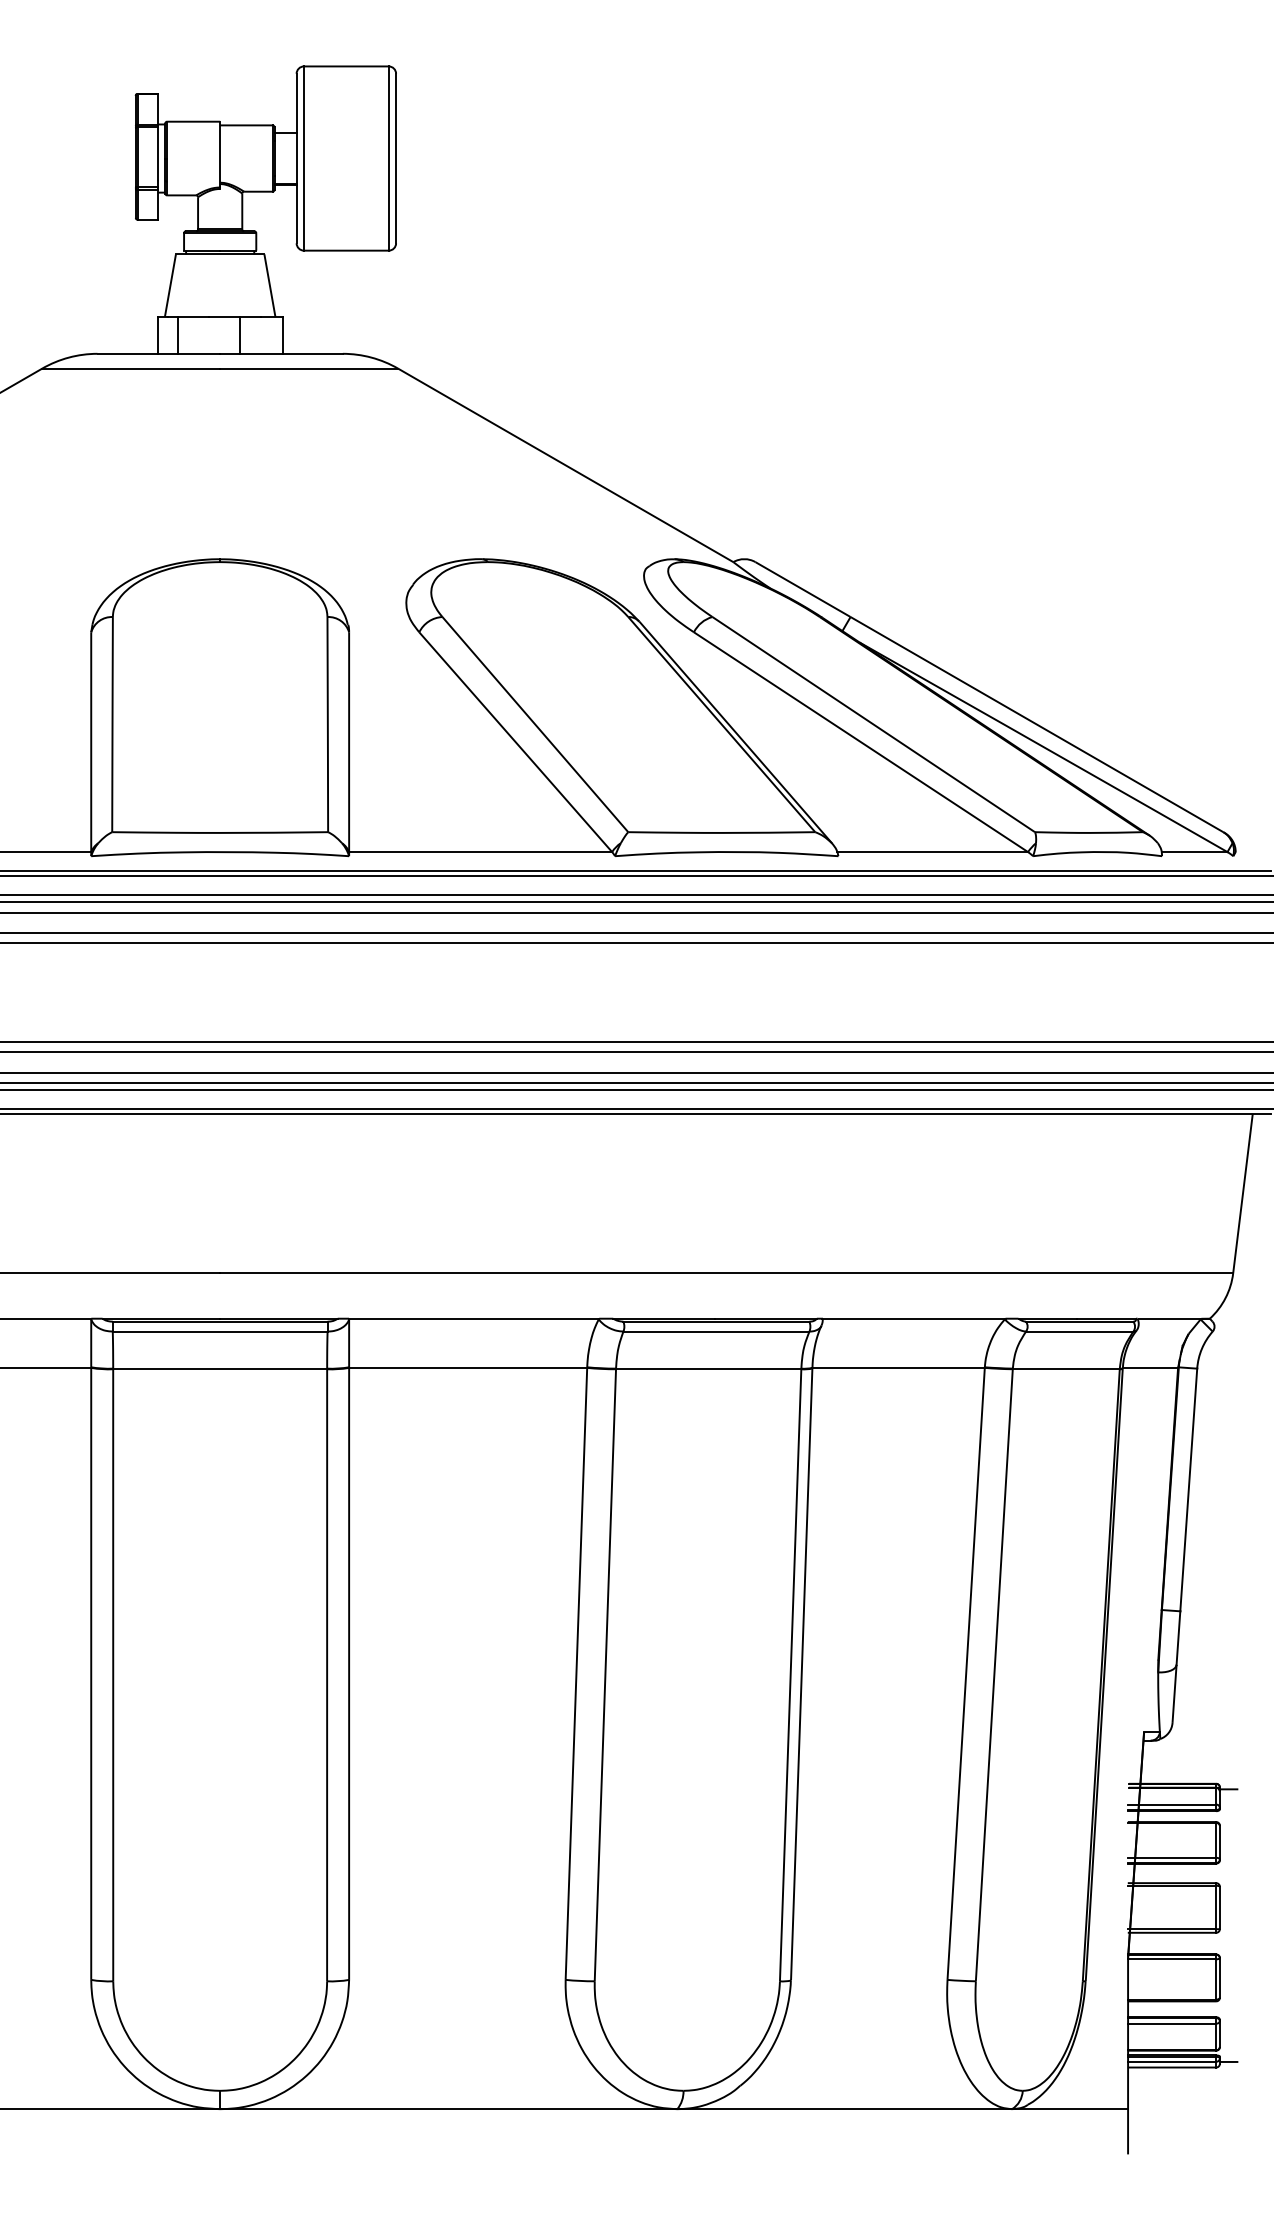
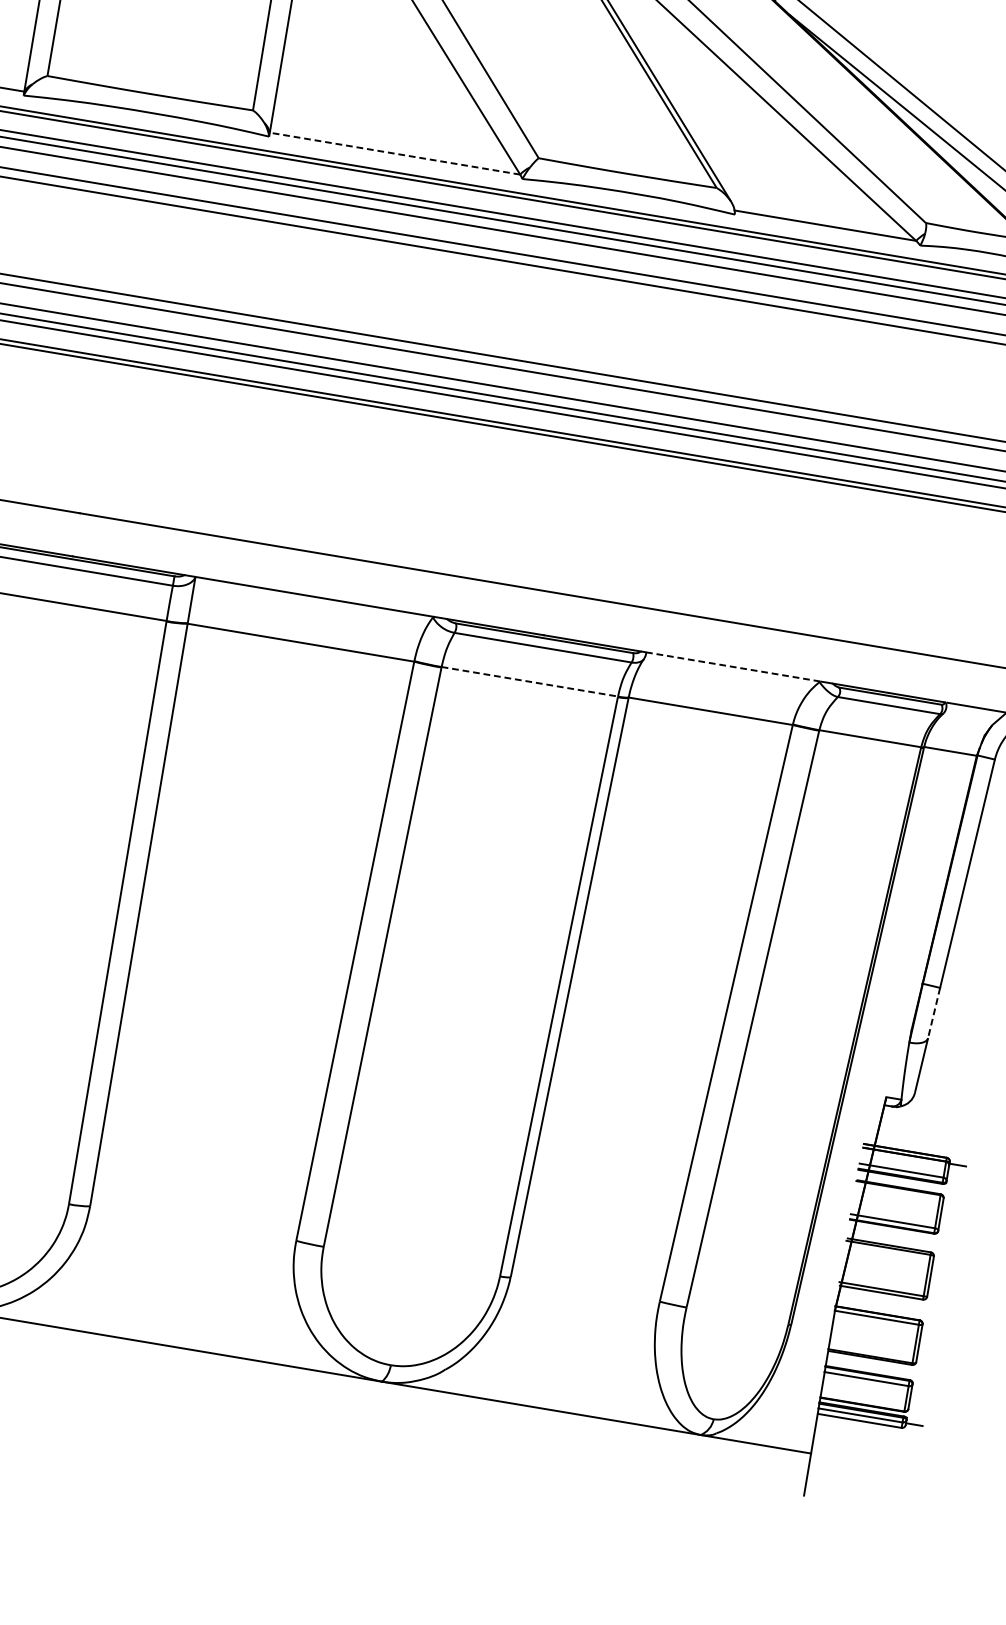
line: (480, 852) -> (394, 154), solid -> dashed
line: (913, 1318) -> (732, 666), solid -> dashed
line: (708, 1368) -> (529, 681), solid -> dashed
line: (1178, 1638) -> (934, 1013), solid -> dashed

